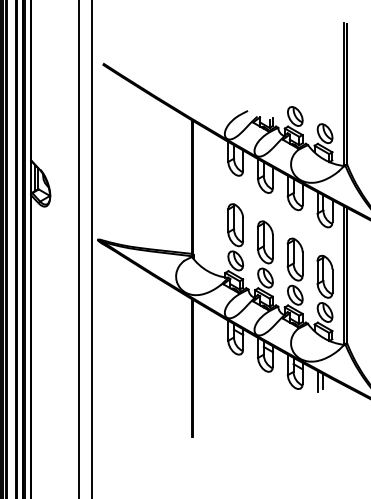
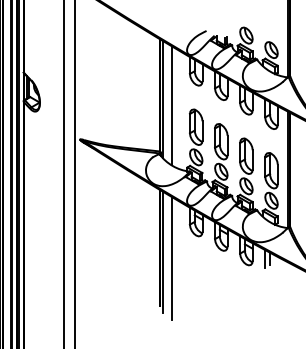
line: (196, 192) -> (163, 99), added
line: (206, 199) -> (171, 105), added
line: (196, 373) -> (163, 252), added
line: (206, 380) -> (171, 258), added

